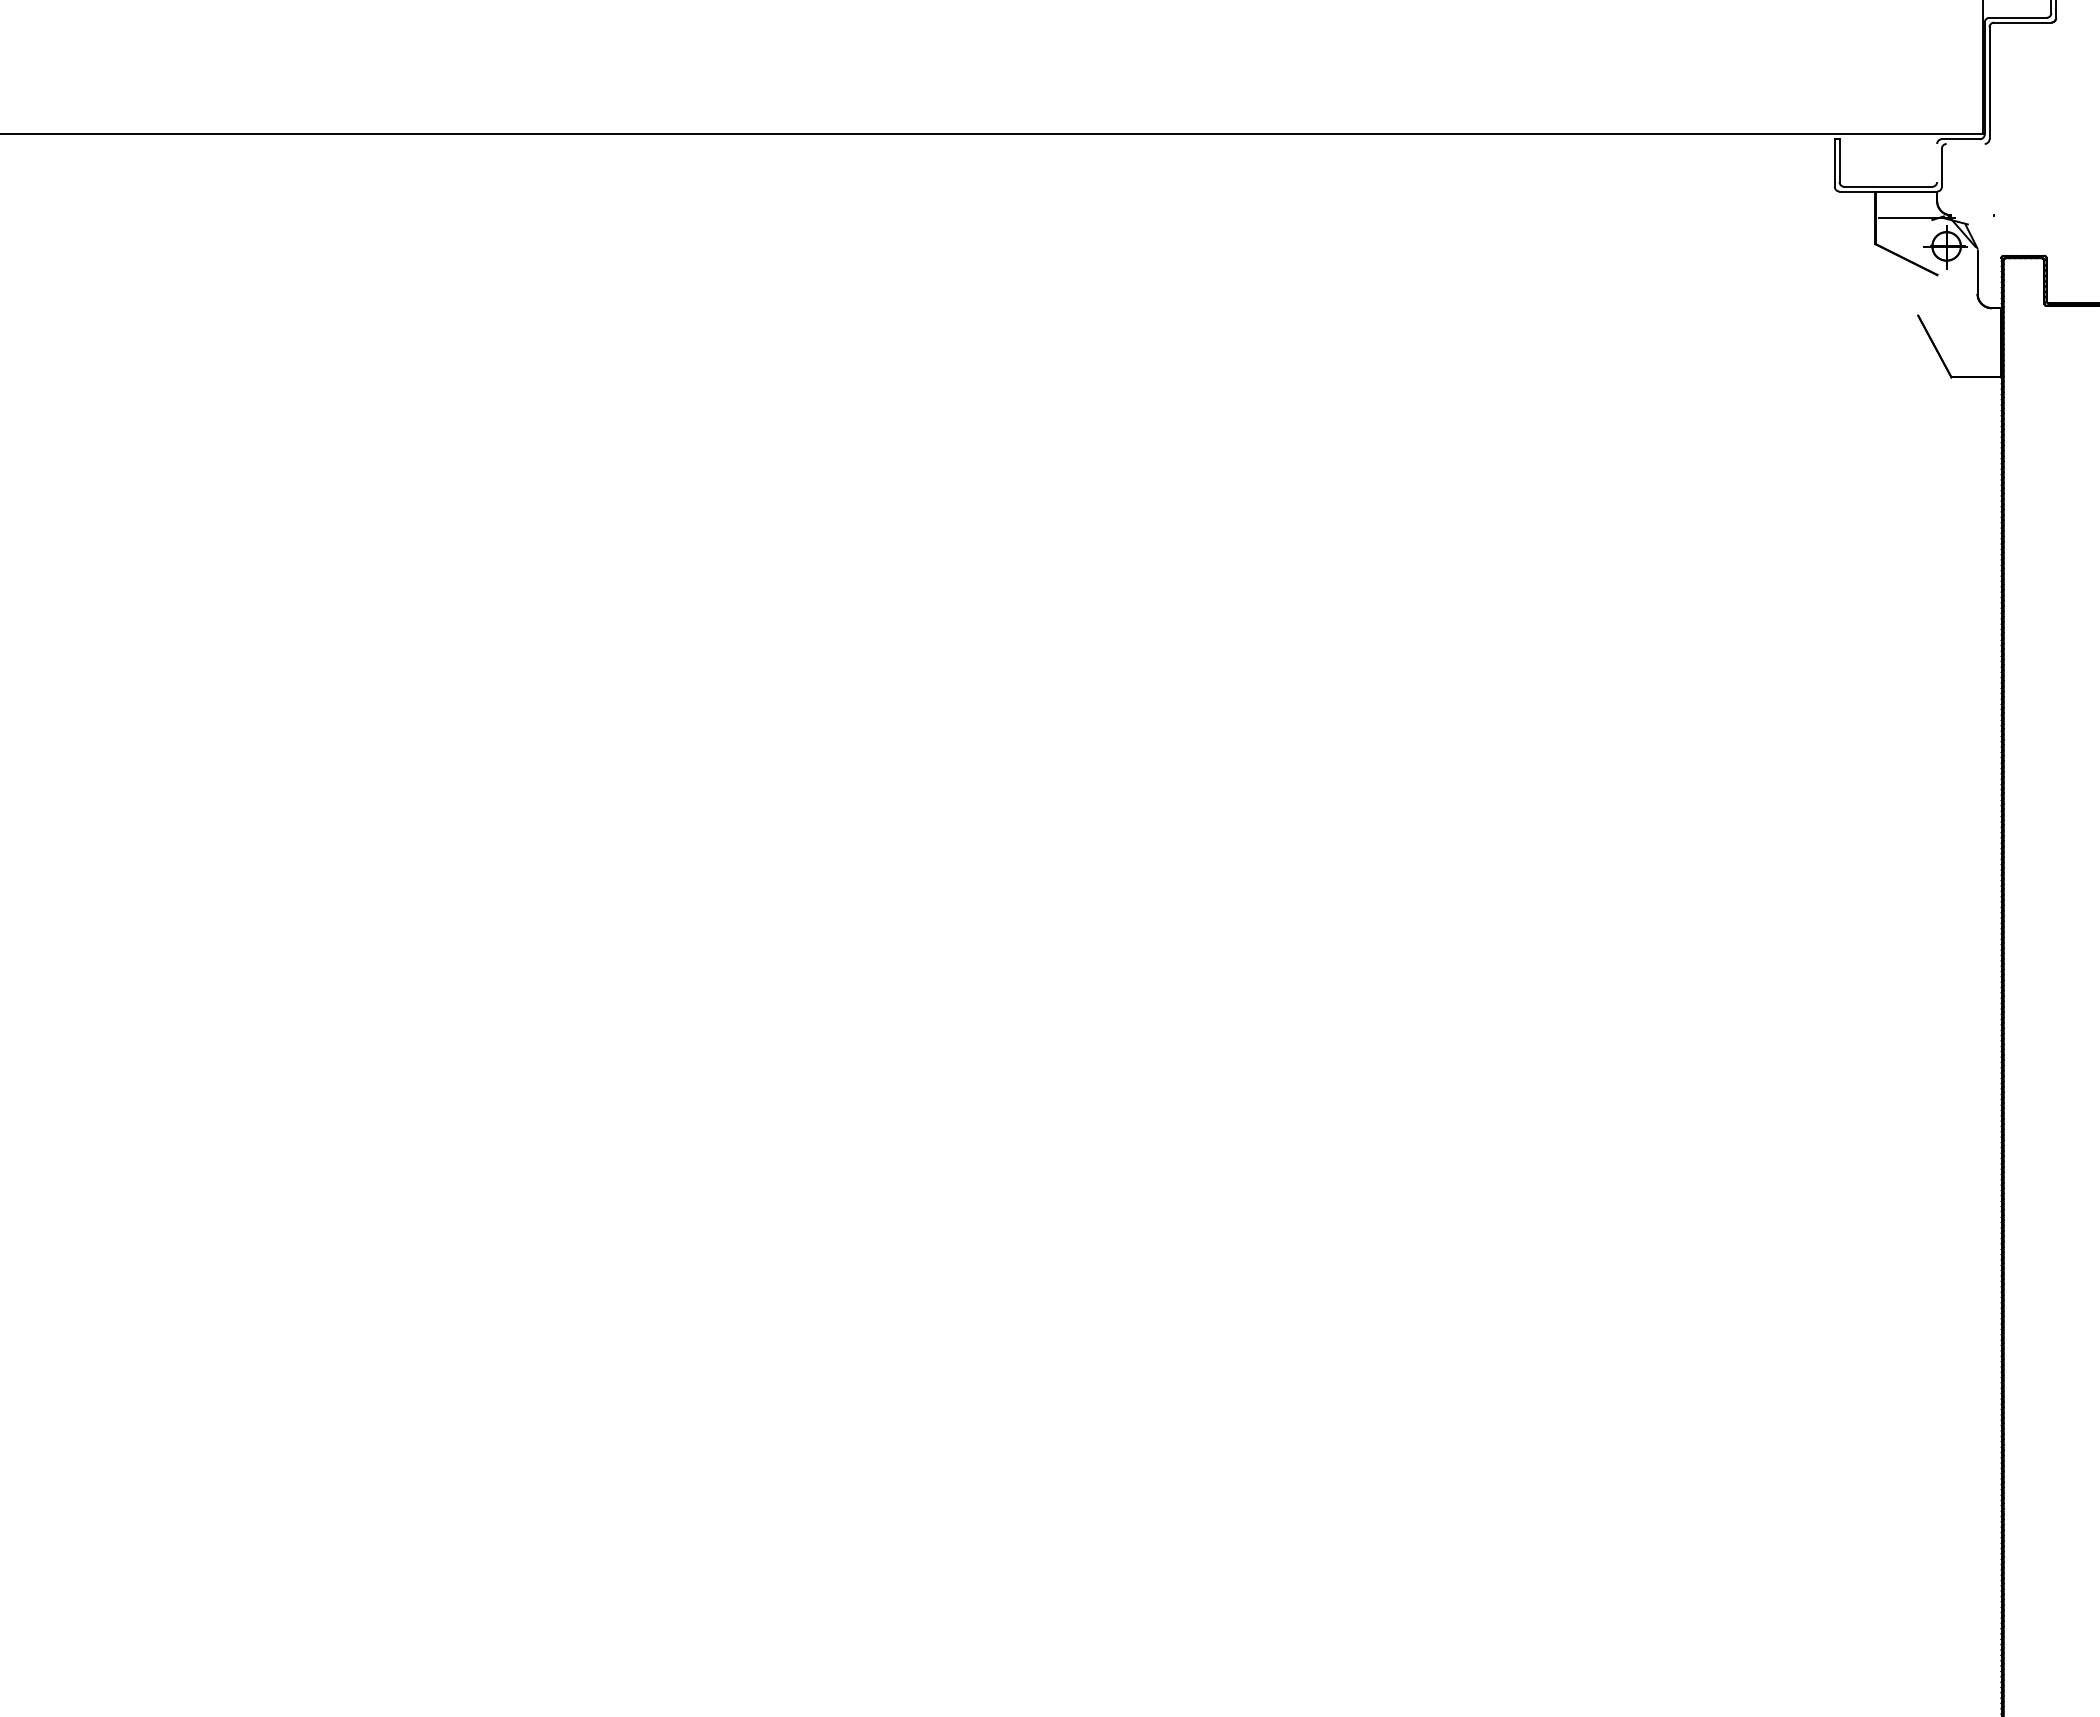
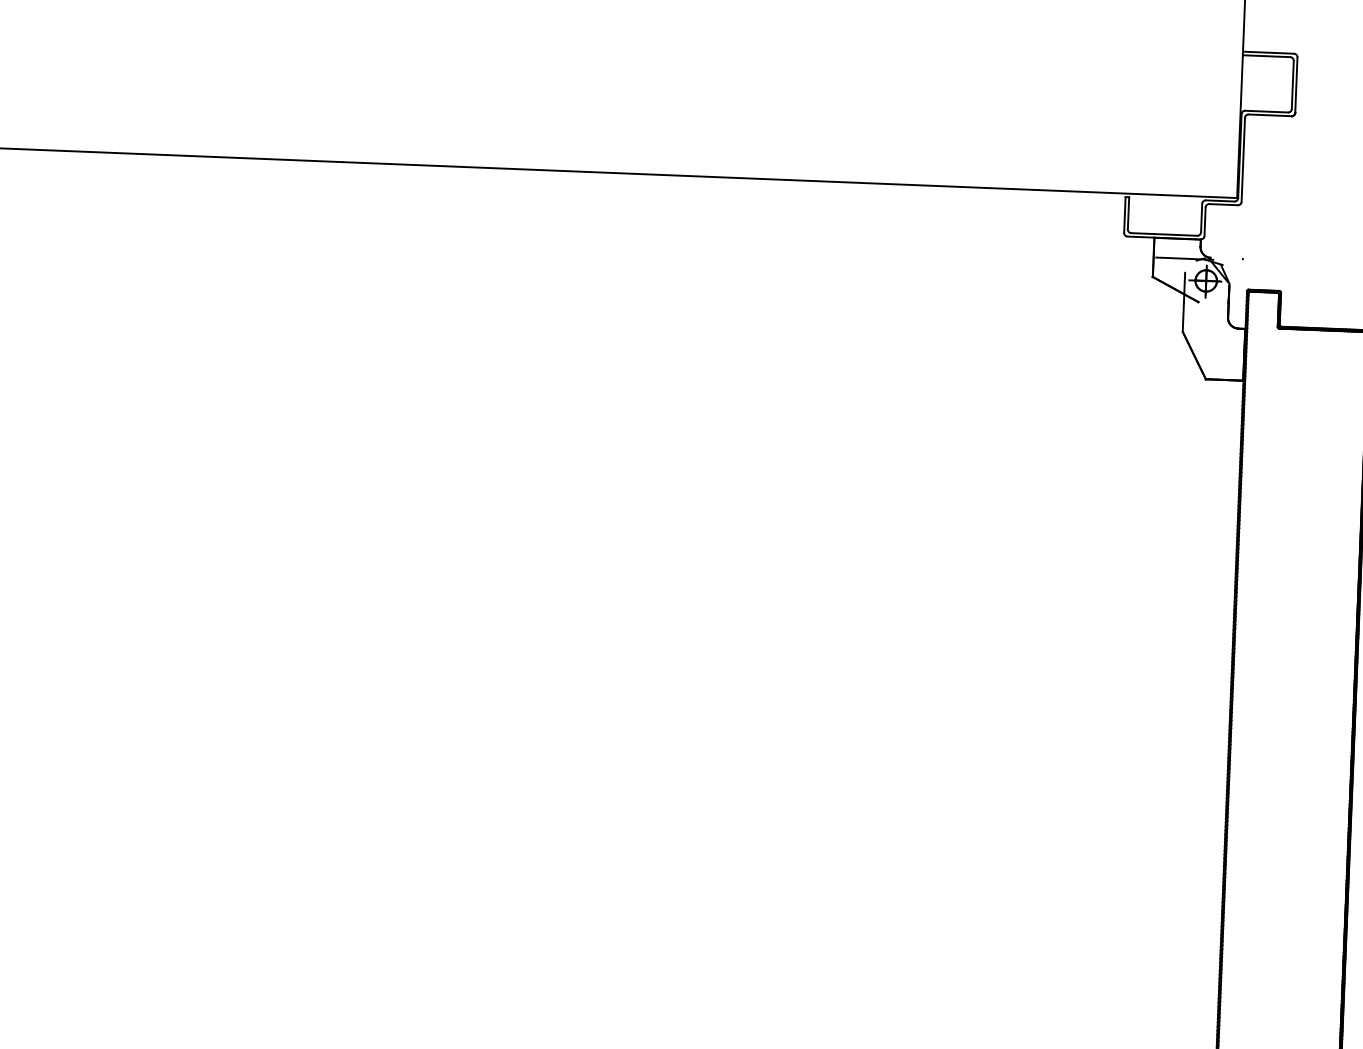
line: (1965, 143) -> (1223, 204), added
line: (1937, 162) -> (1201, 217), added
line: (1918, 275) -> (1184, 301), added

